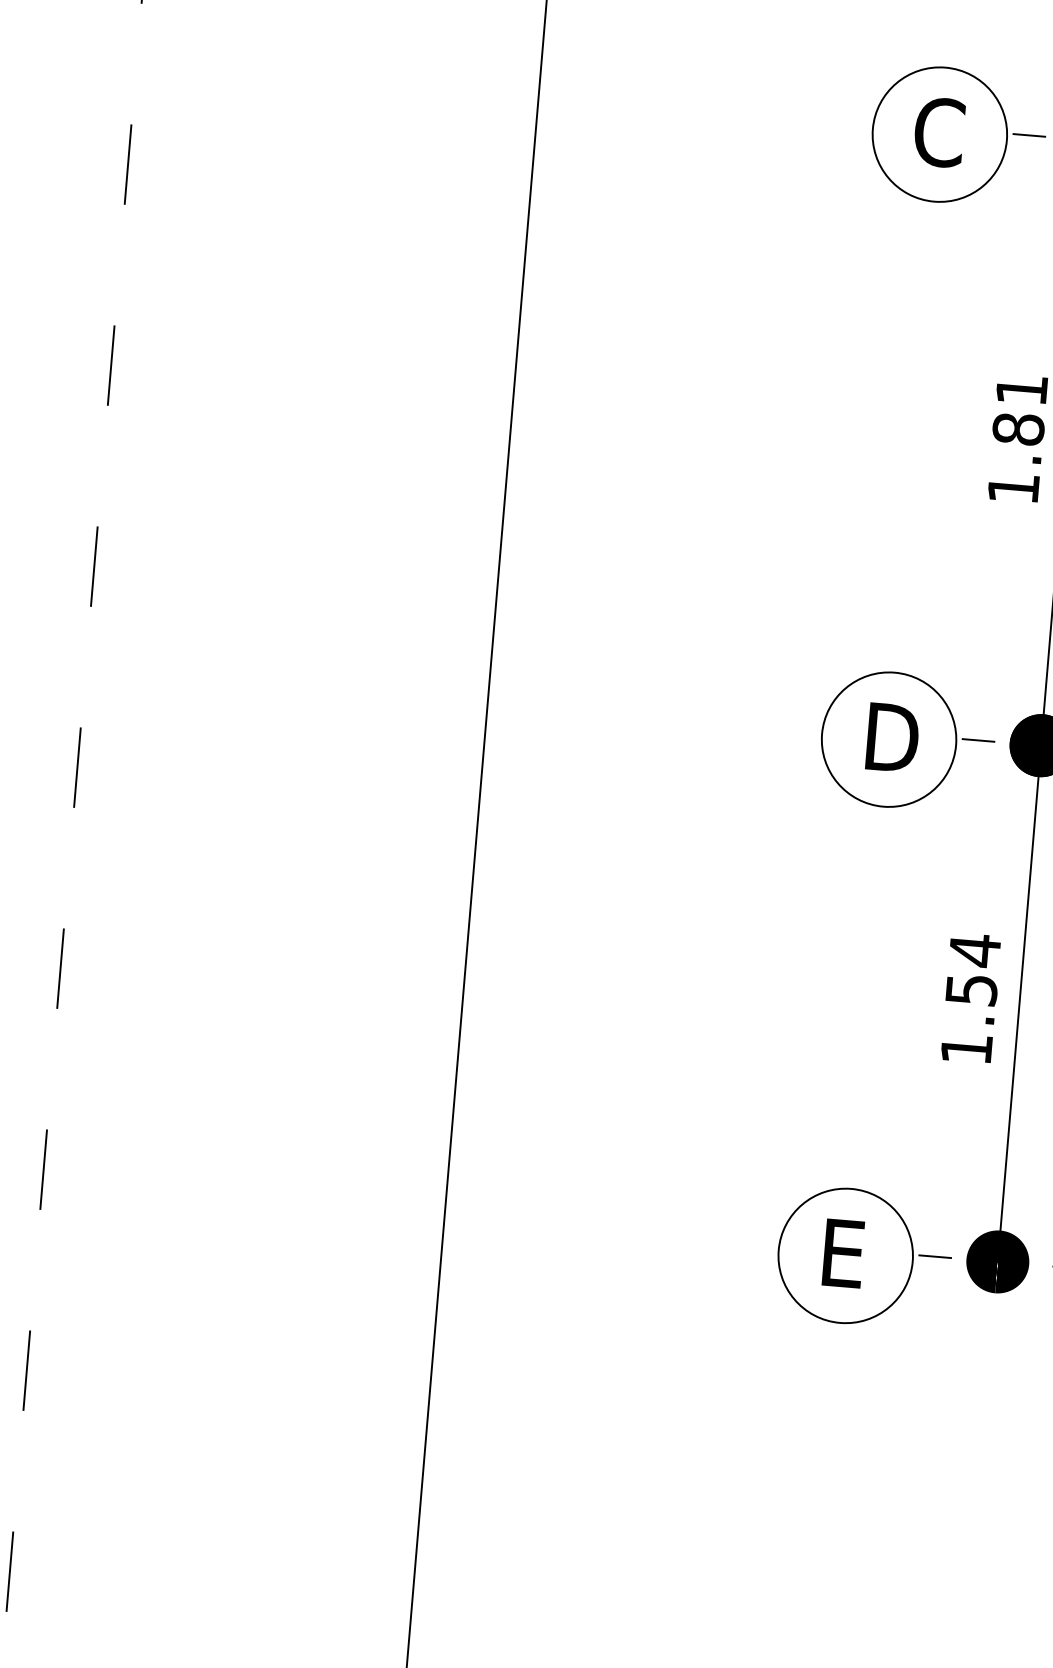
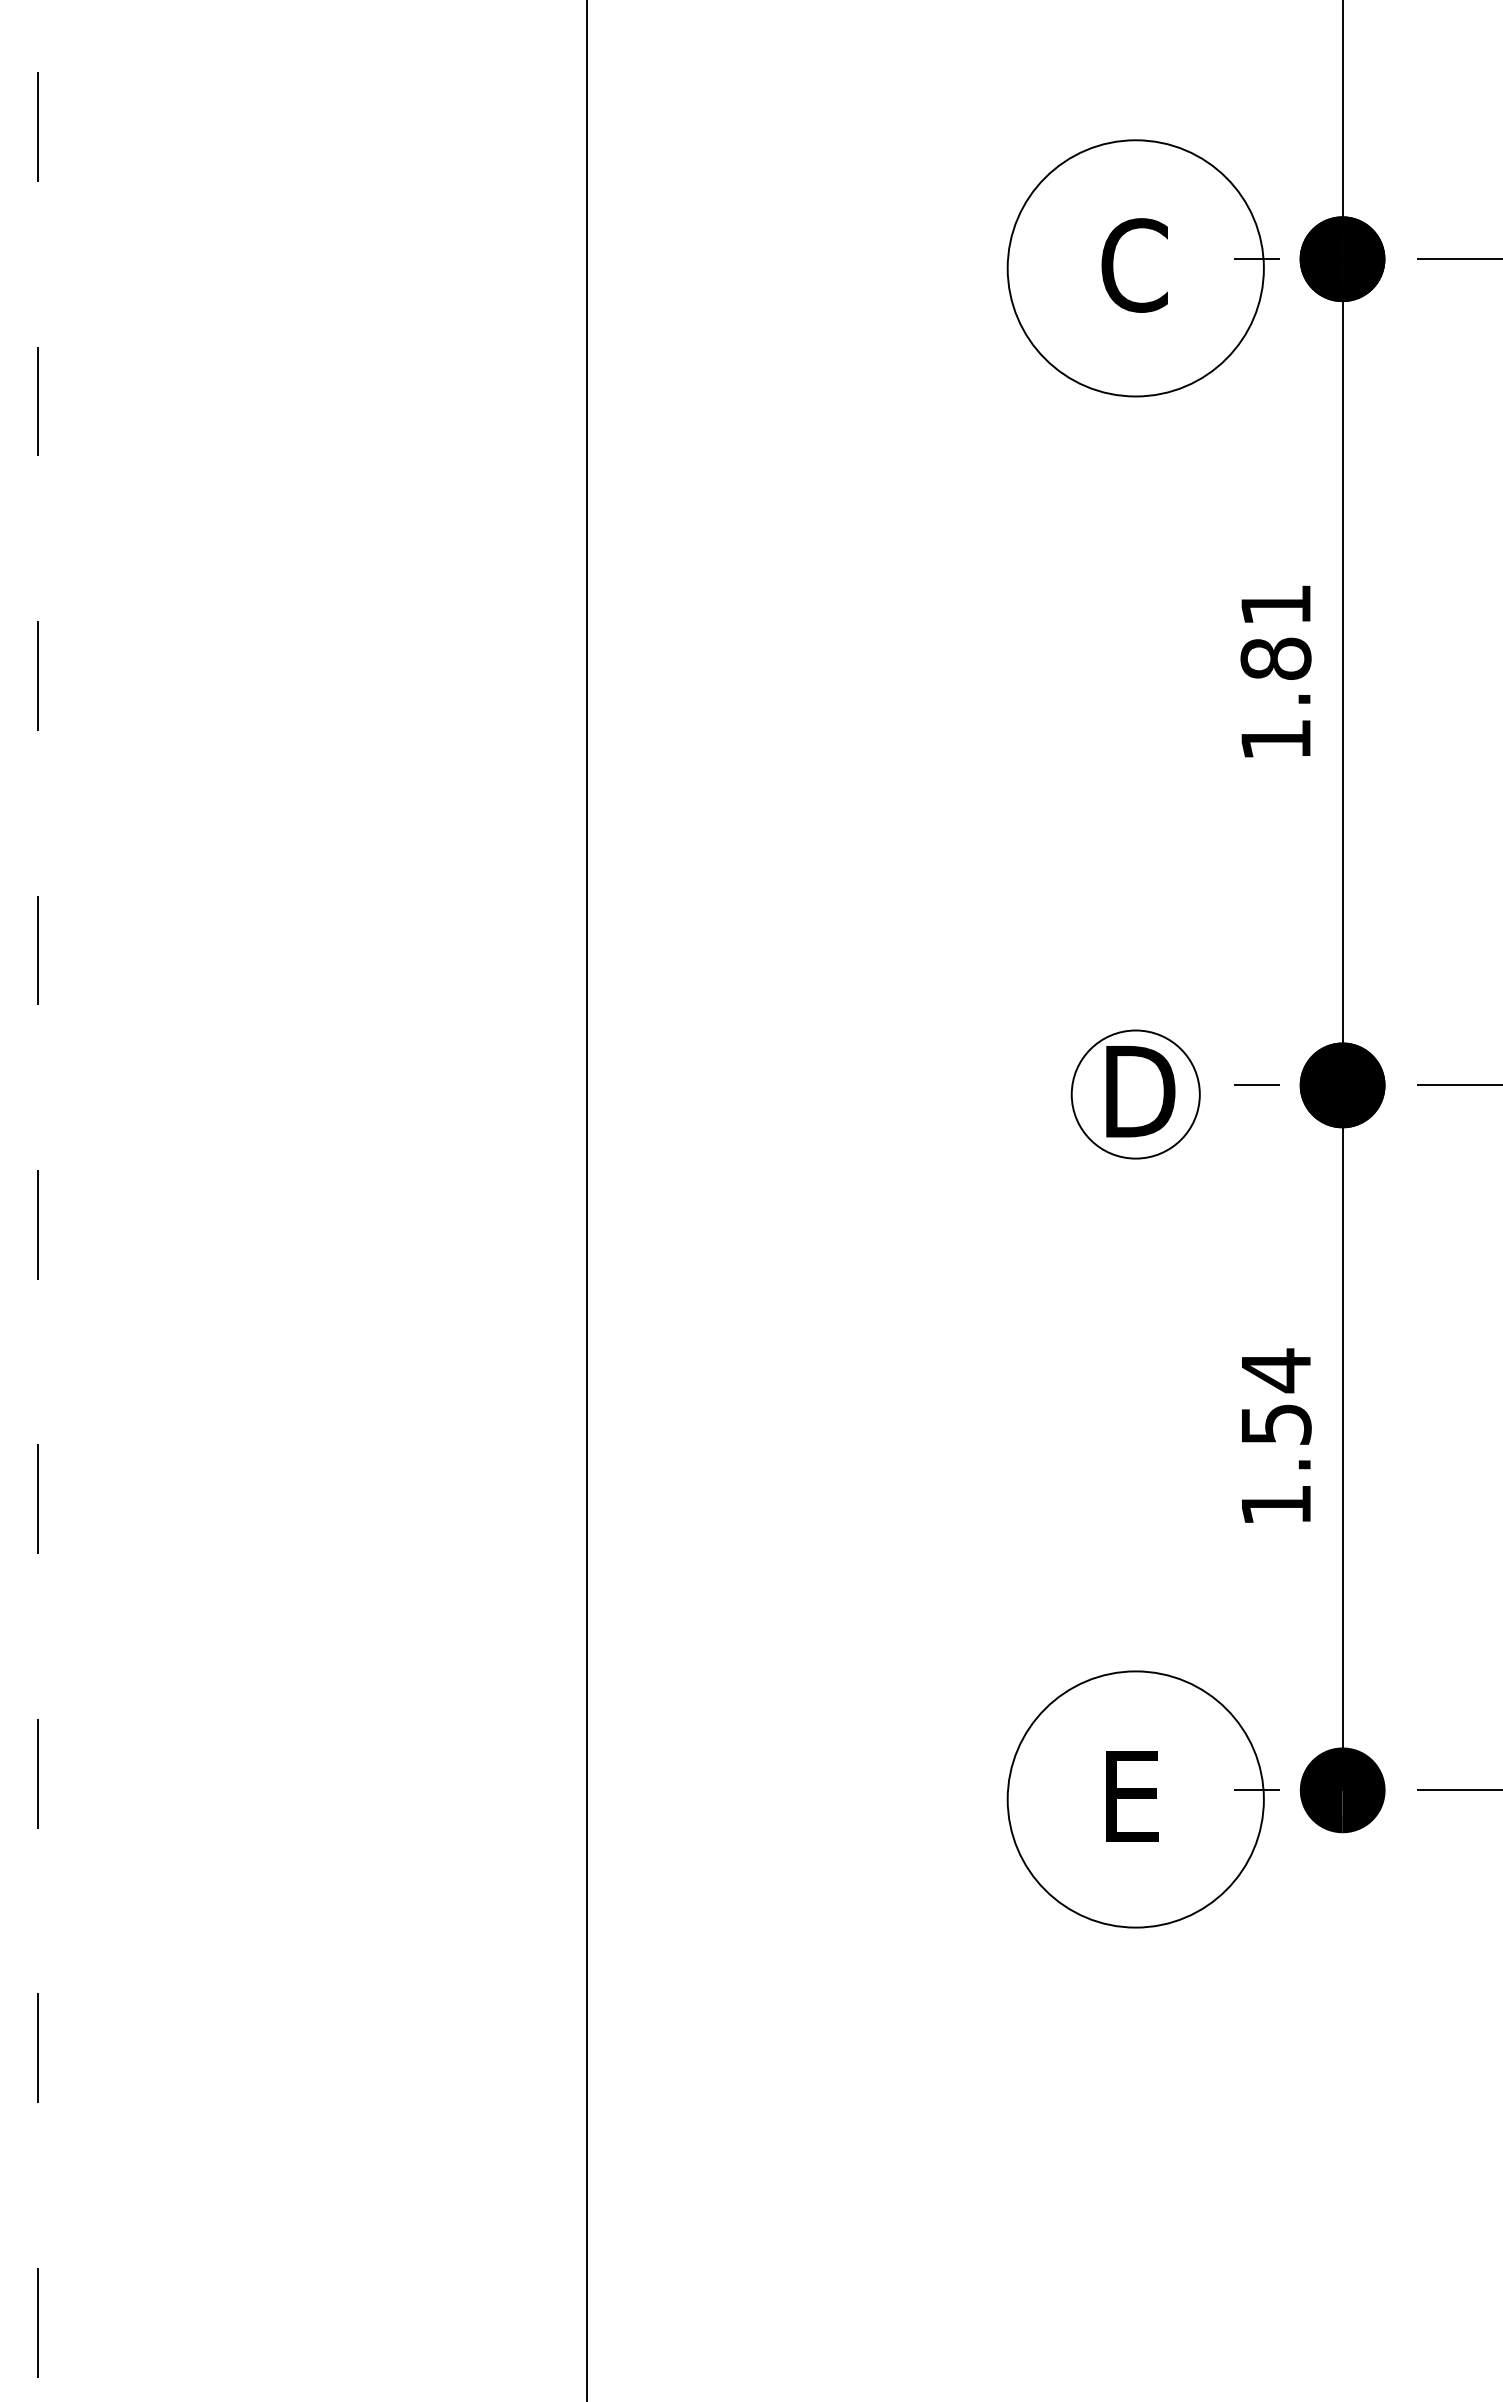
circle: (939, 133) -> (1135, 267), size x1.4
circle: (888, 739) -> (1135, 1094), size x0.7
circle: (845, 1255) -> (1135, 1799), size x1.4

